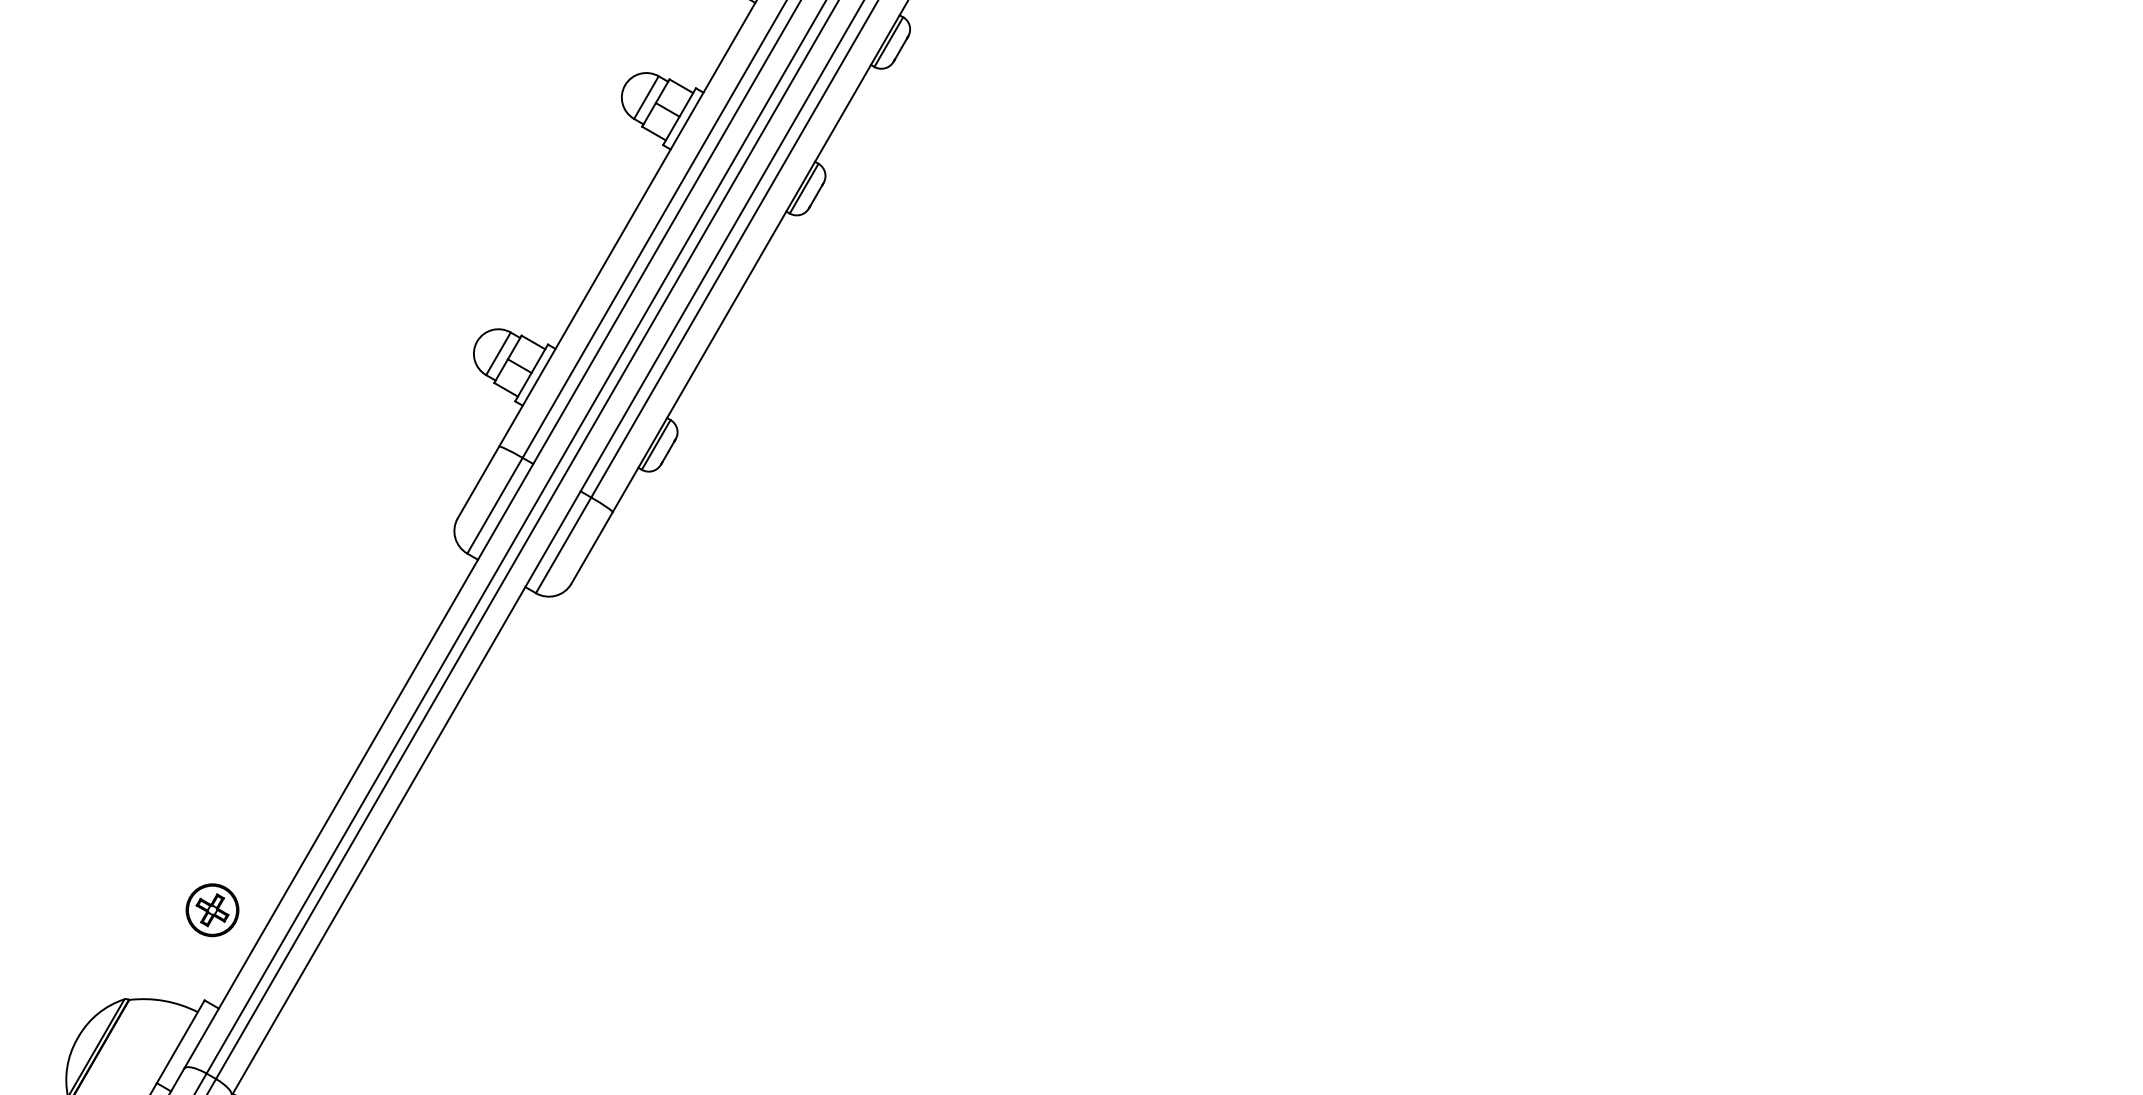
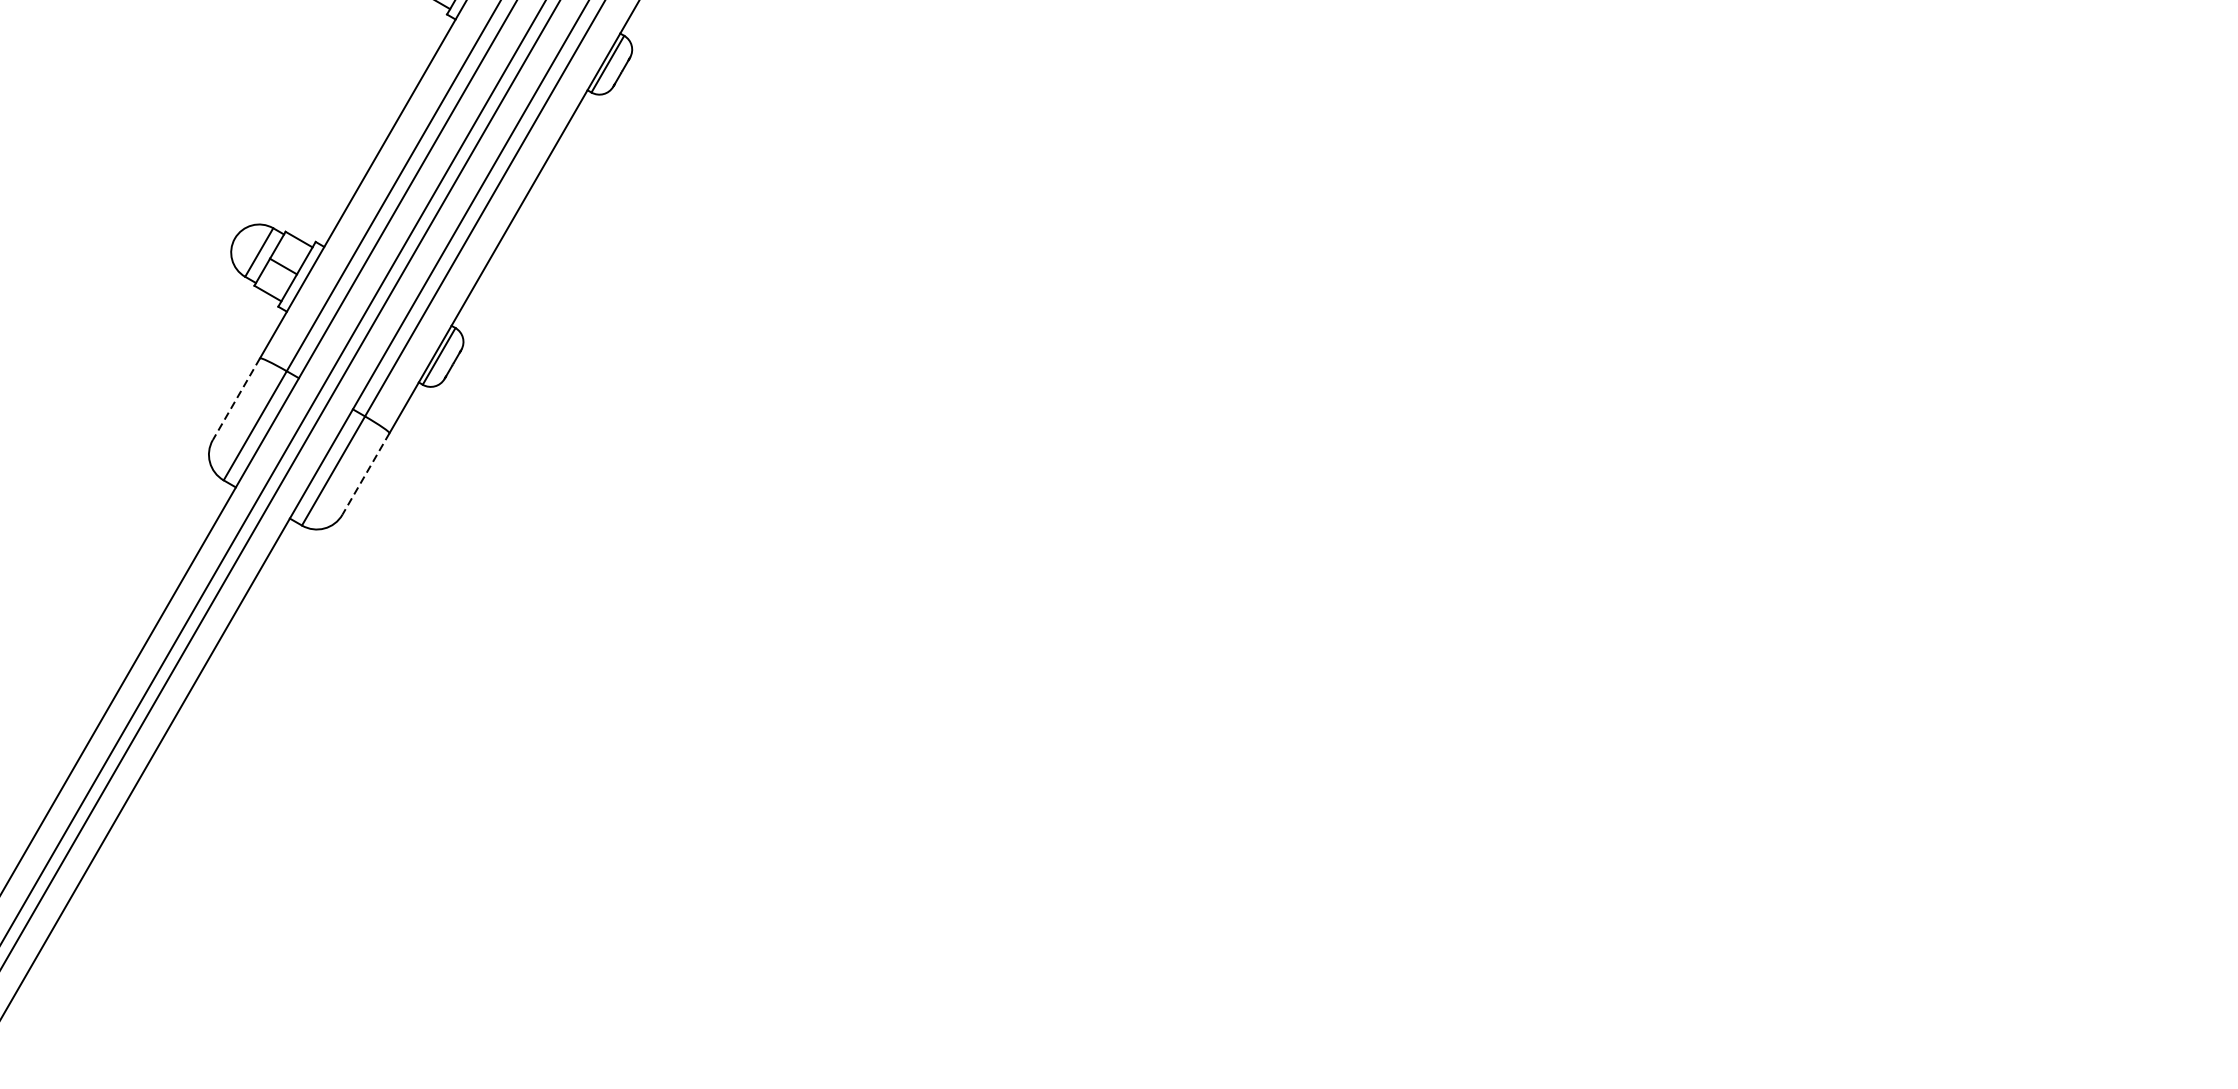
line: (478, 482) -> (236, 399), solid -> dashed
line: (591, 548) -> (365, 474), solid -> dashed

